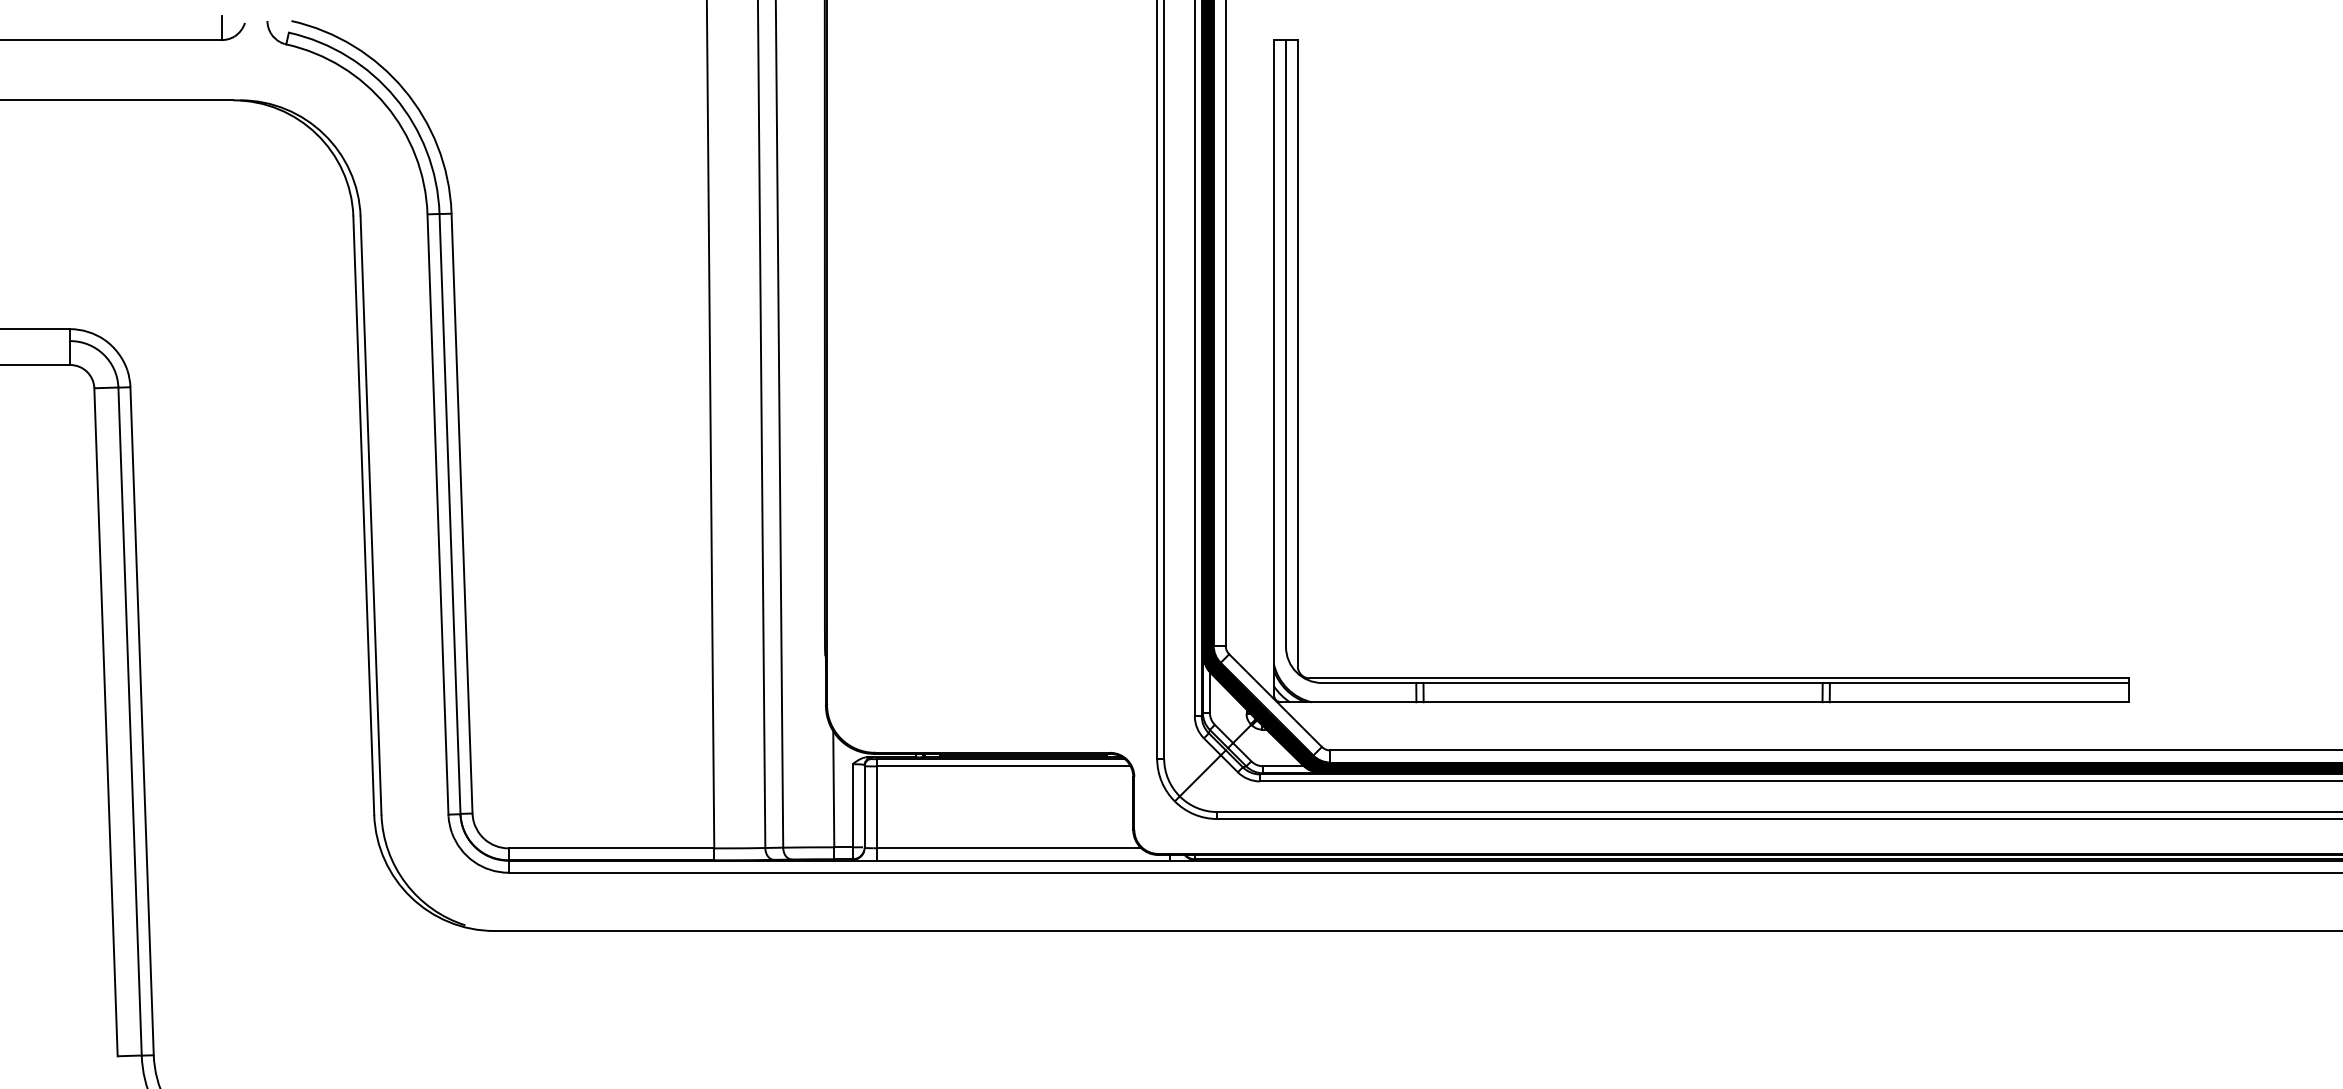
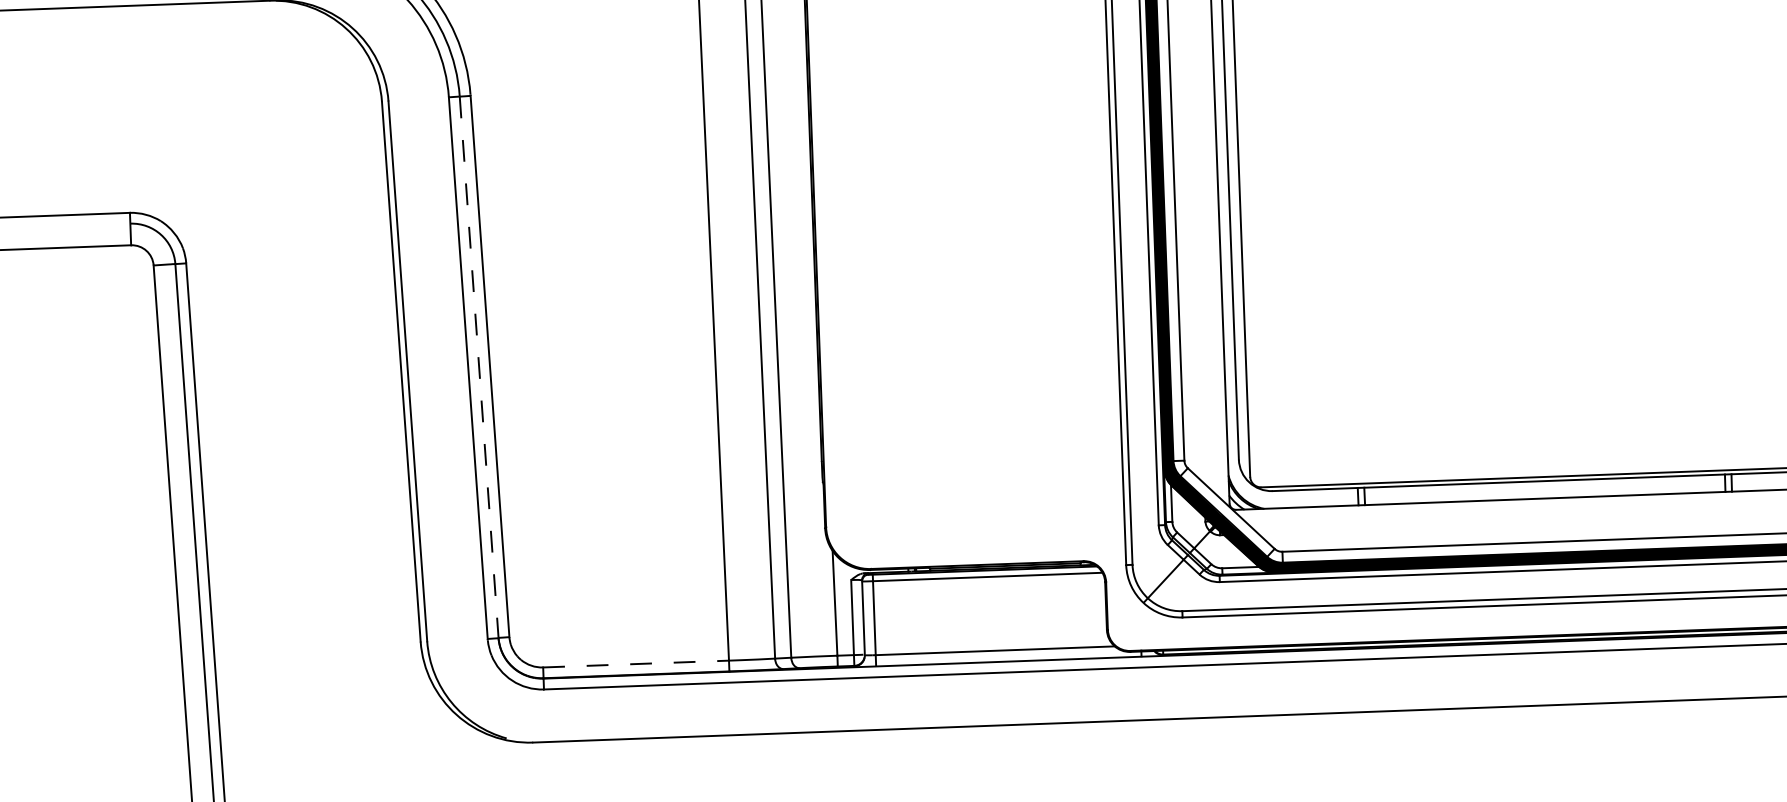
line: (450, 514) -> (479, 367), solid -> dashed
line: (611, 848) -> (636, 664), solid -> dashed

